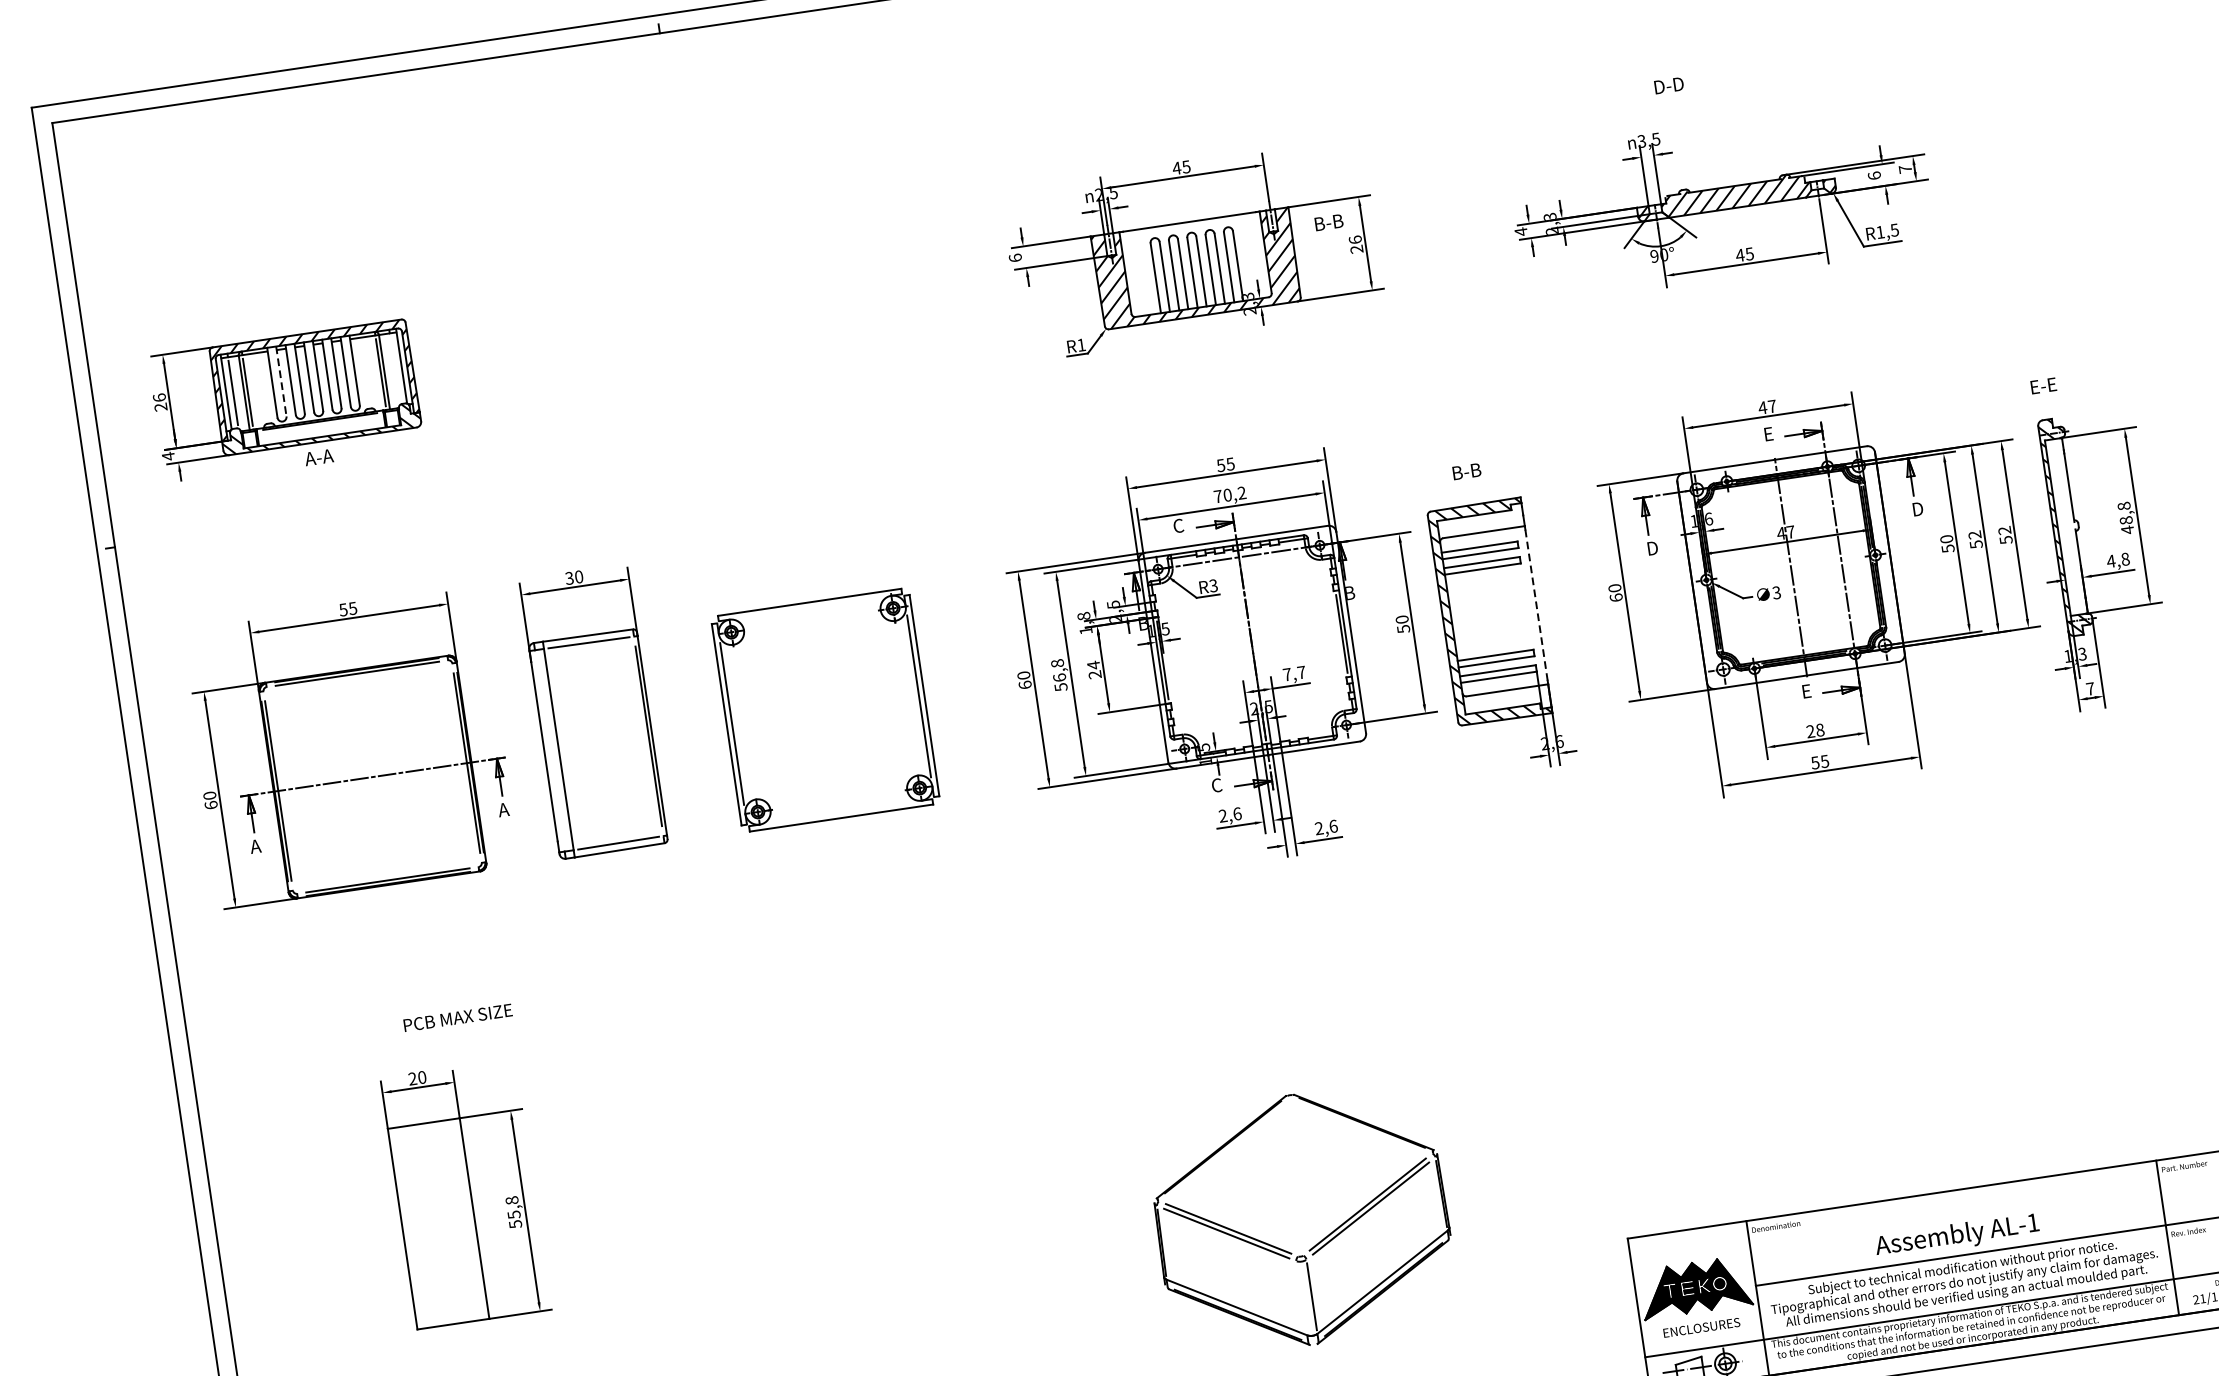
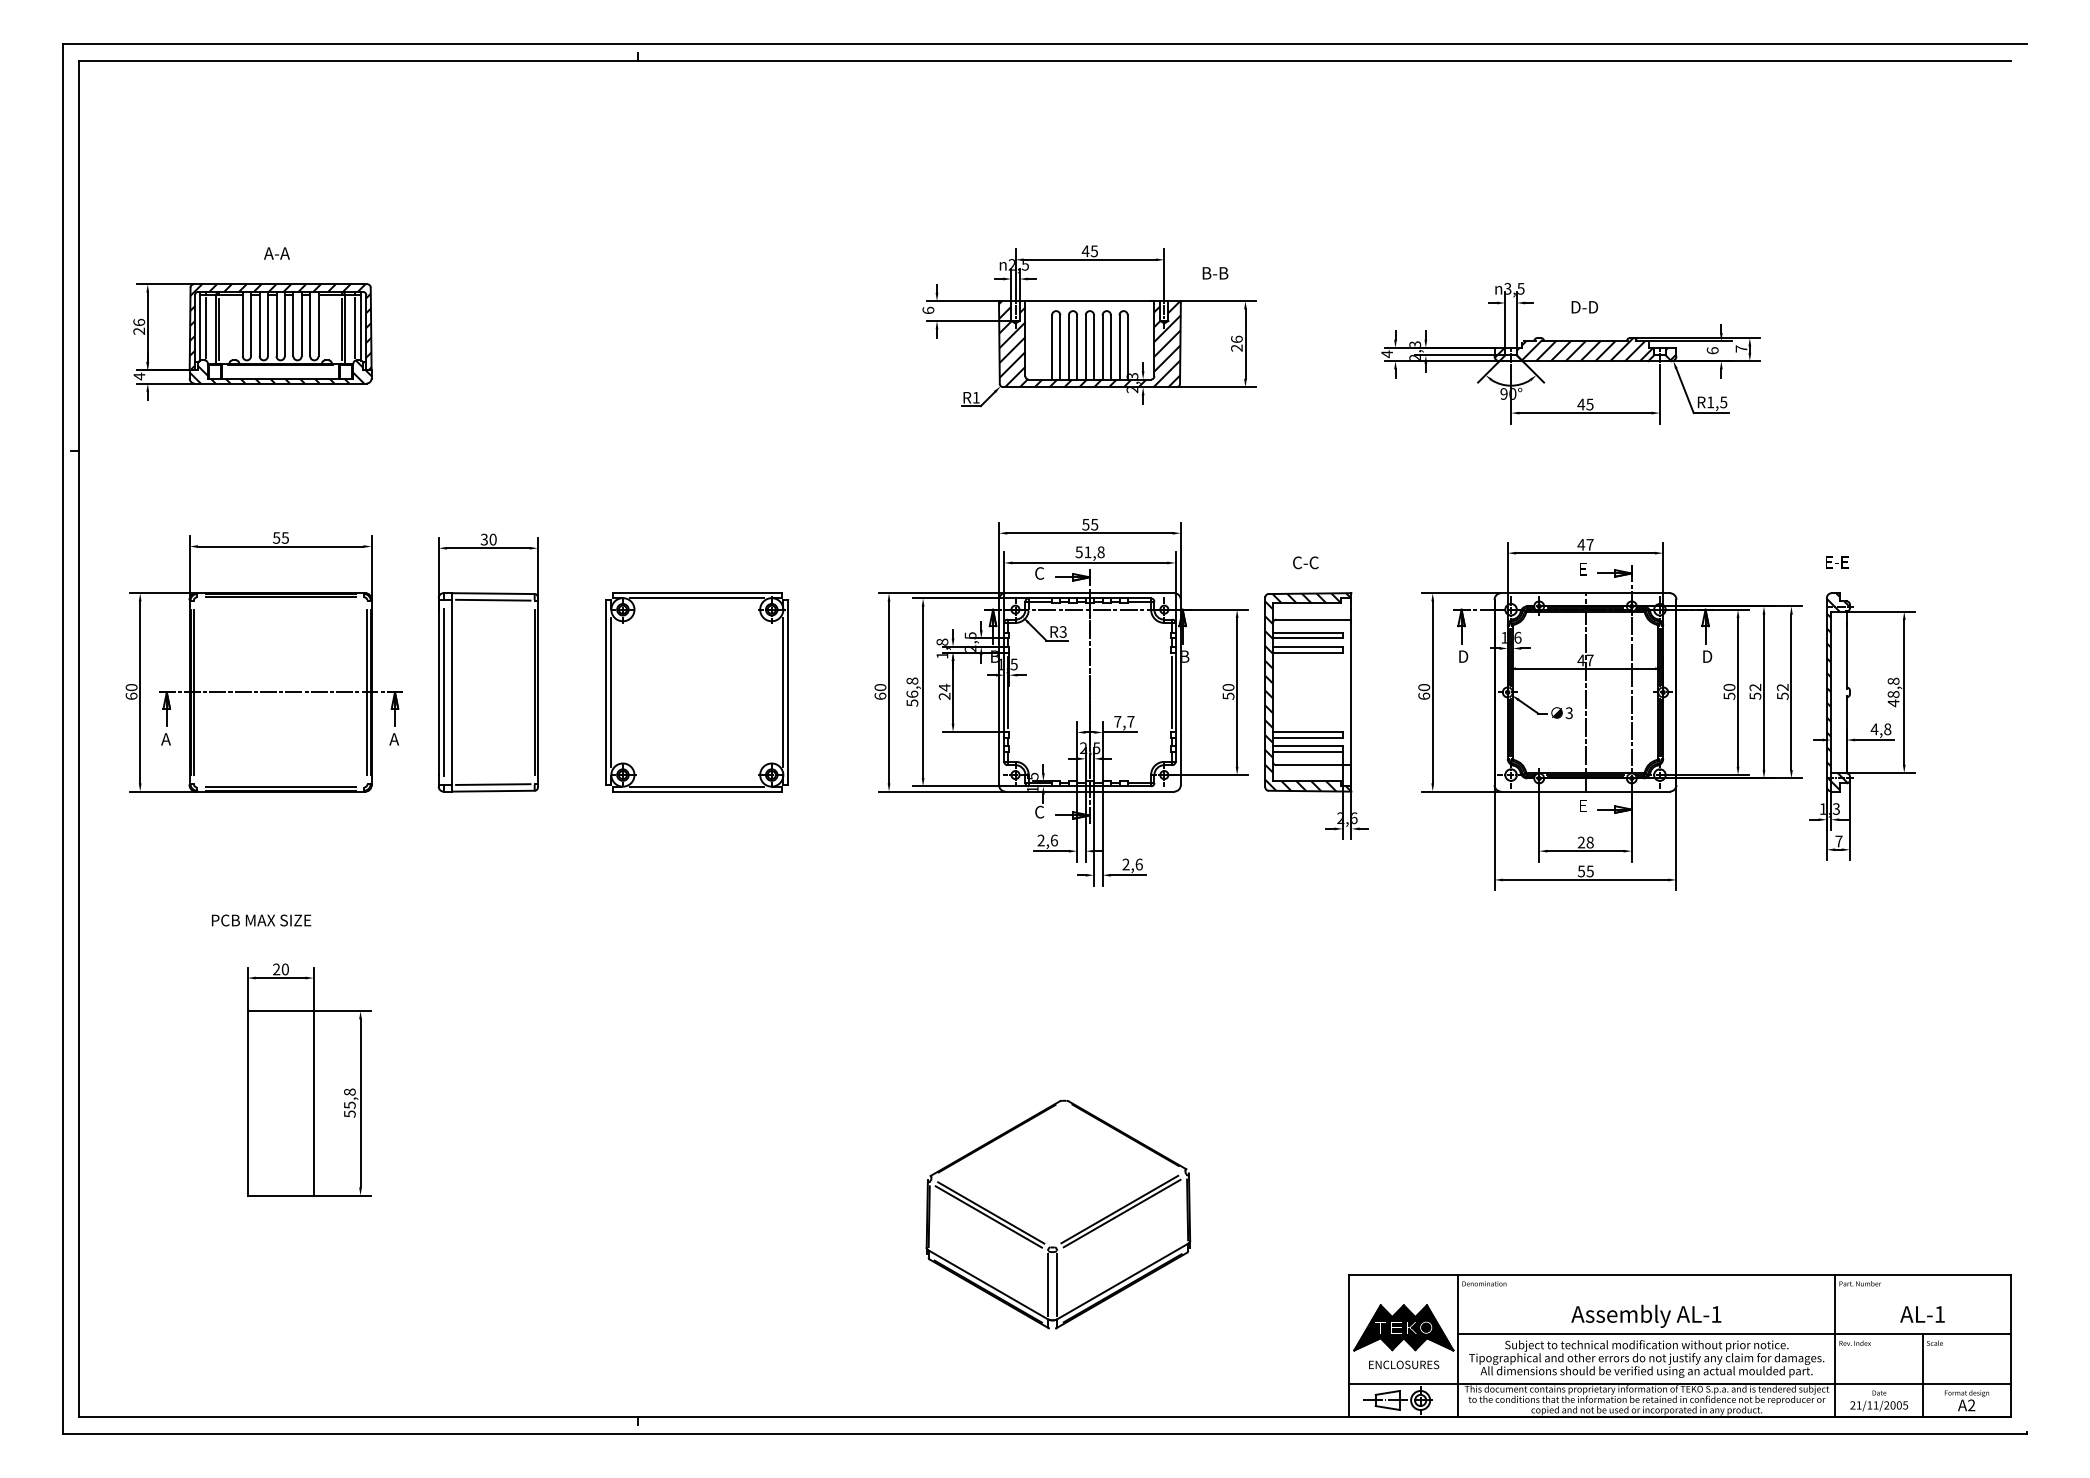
text: (1668, 85) -> (1584, 307), moved
text: (1329, 222) -> (1215, 273), moved
line: (395, 368) -> (355, 327), added
line: (281, 381) -> (251, 324), dashed -> solid
text: (318, 457) -> (276, 253), moved
text: (1466, 471) -> (1306, 562), B-B -> C-C
text: (1229, 495) -> (1089, 552), 70,2 -> 51,8
line: (1536, 605) -> (1351, 692), dashed -> solid
line: (810, 608) -> (697, 598), added
line: (549, 751) -> (443, 692), added
line: (840, 812) -> (697, 786), added
text: (458, 1017) -> (261, 920), moved
line: (1301, 1297) -> (1047, 1284), added

